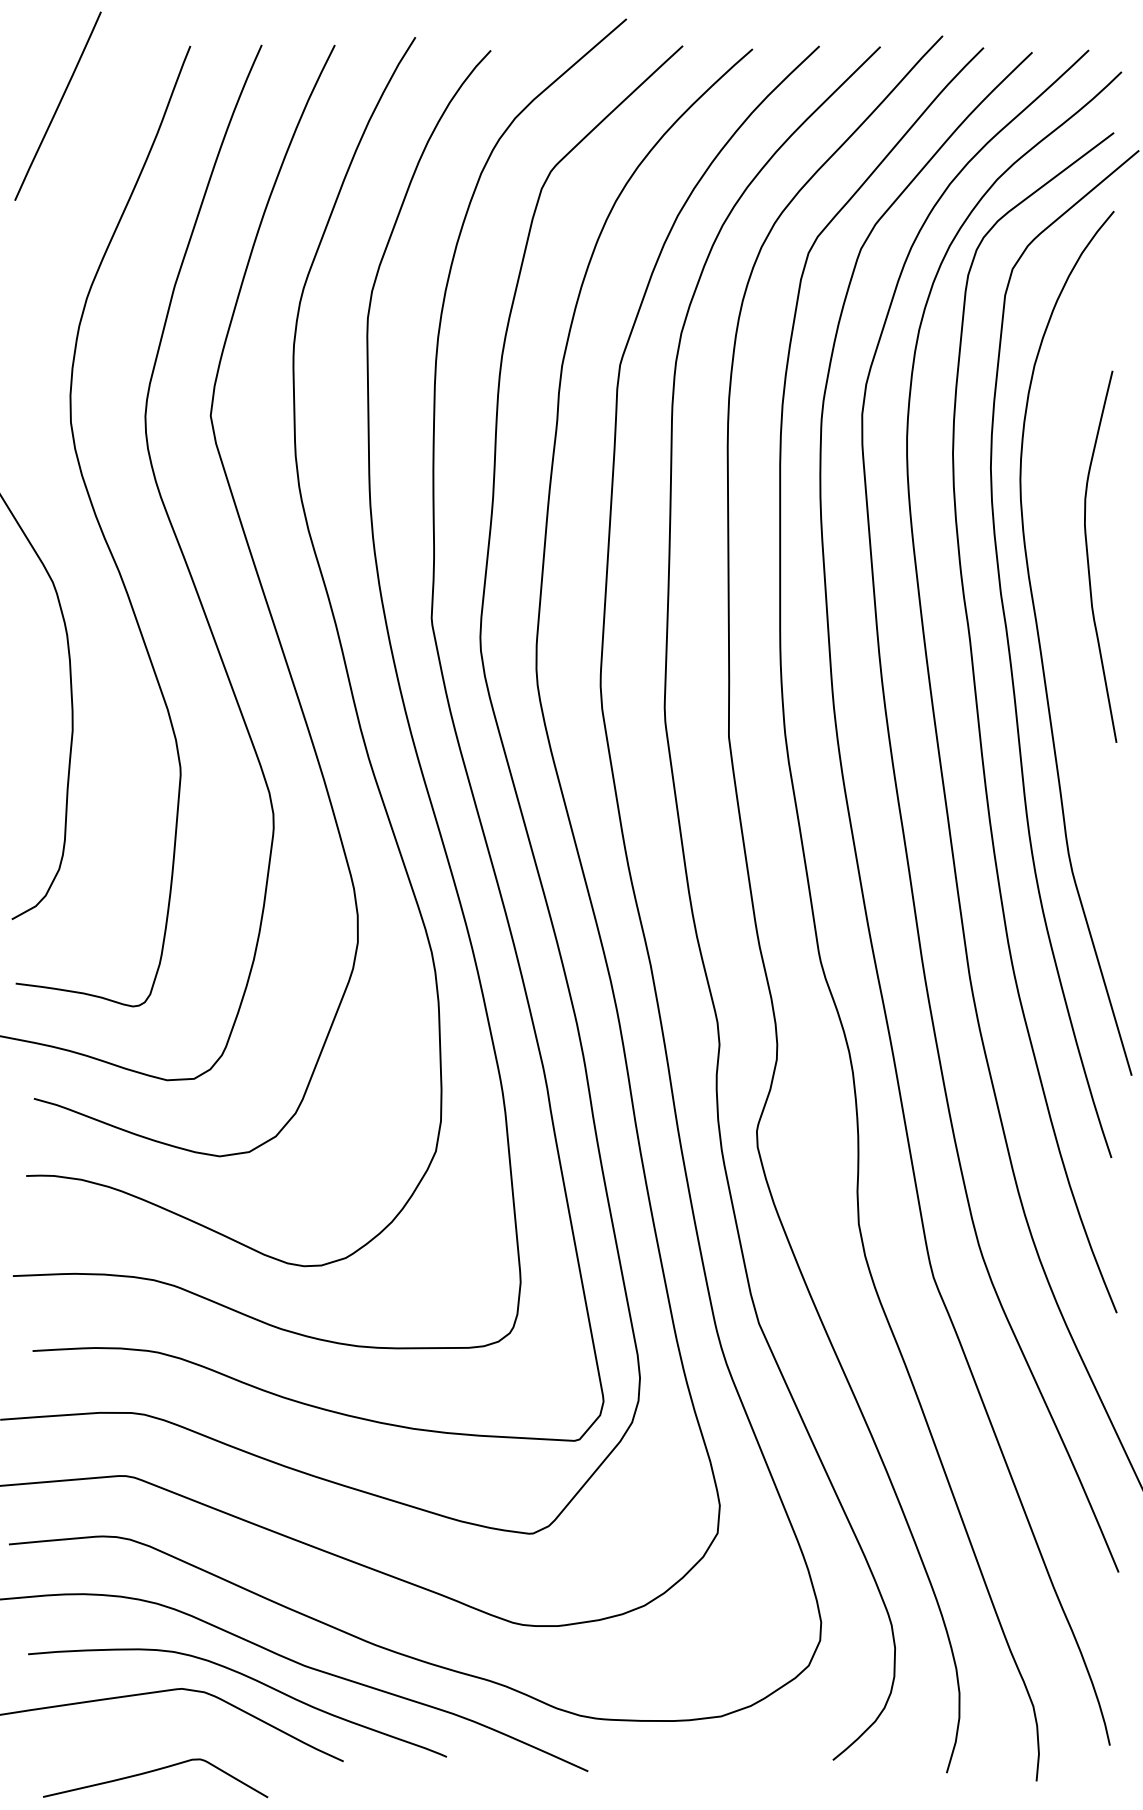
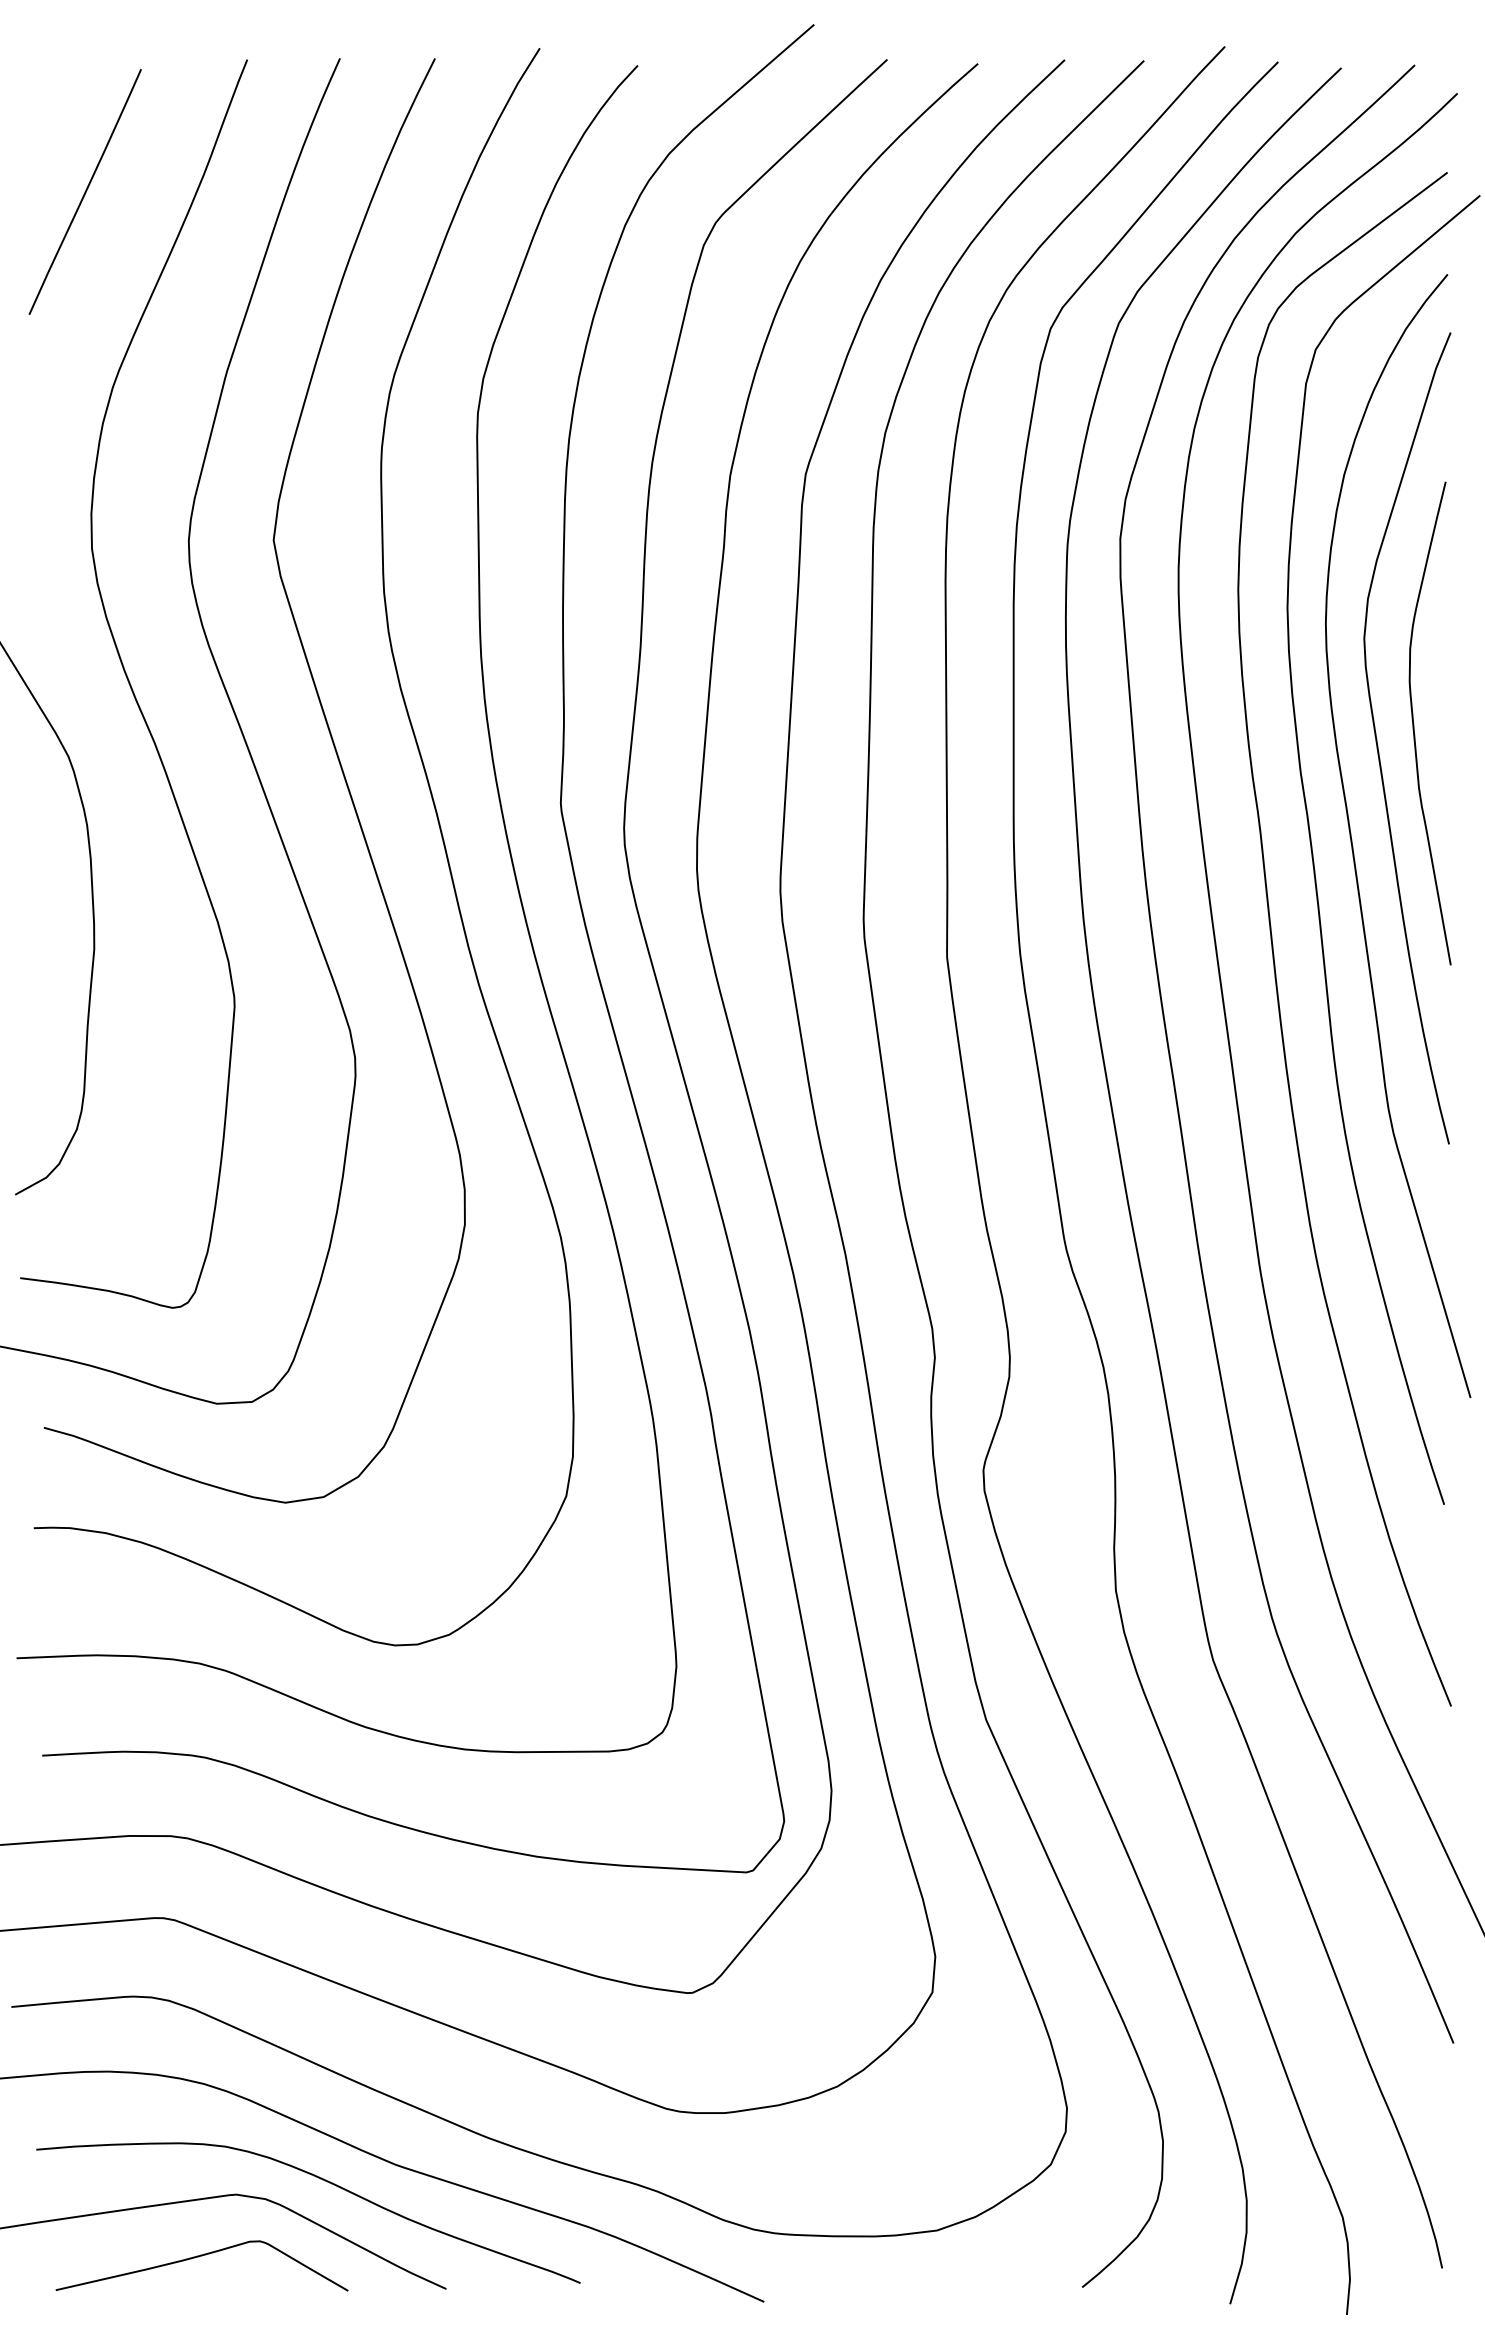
line: (57, 105) -> (84, 191), moved
curve: (1060, 573) -> (1378, 745), added
curve: (152, 1771) -> (198, 2257), moved

